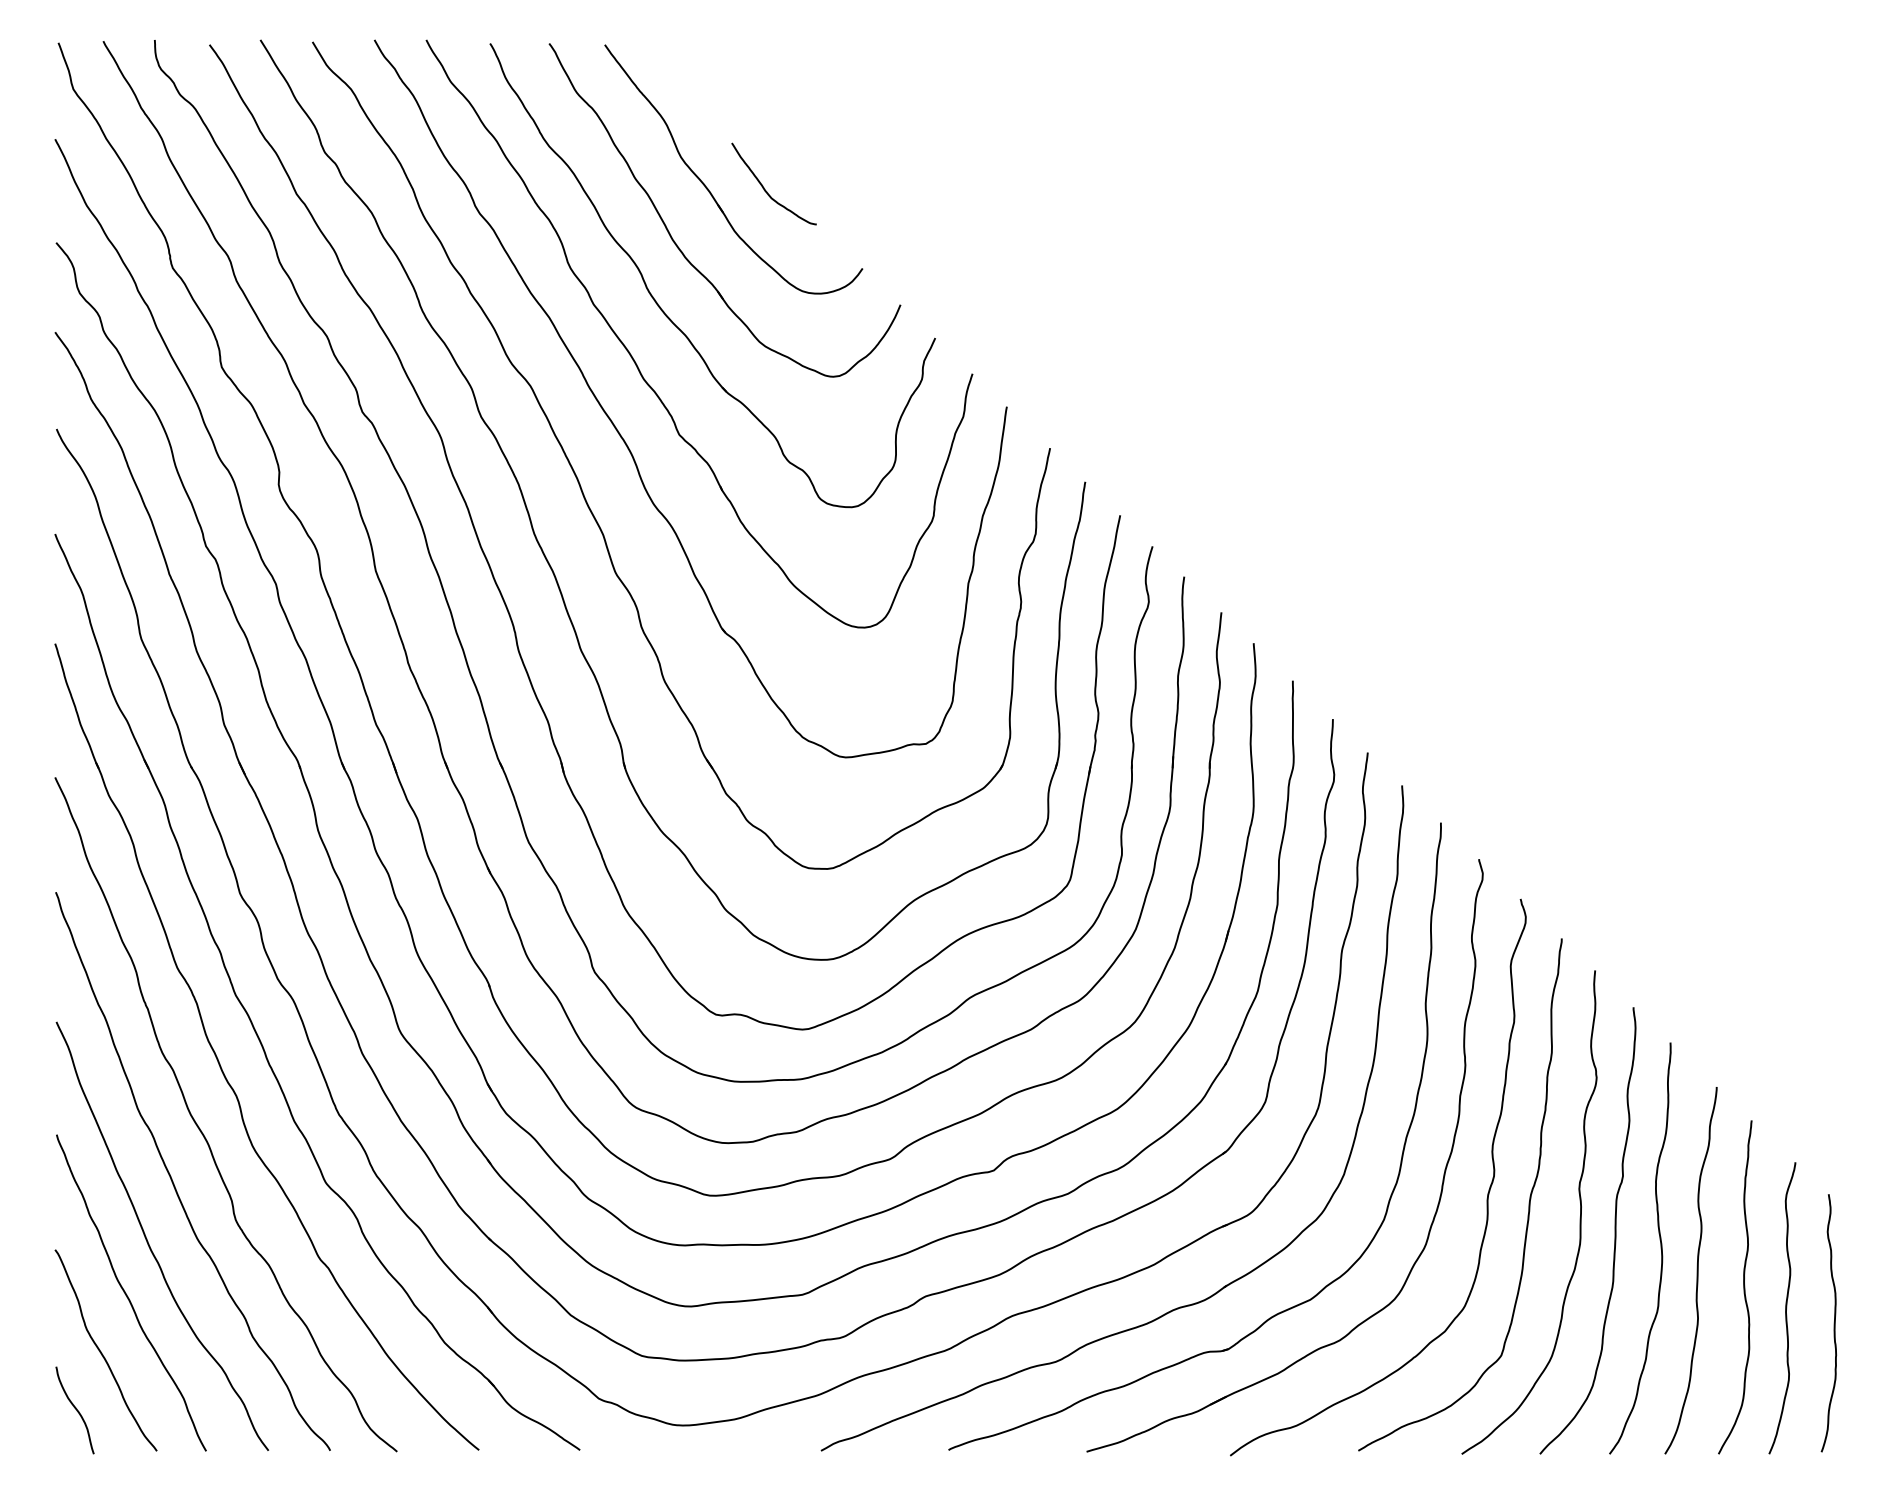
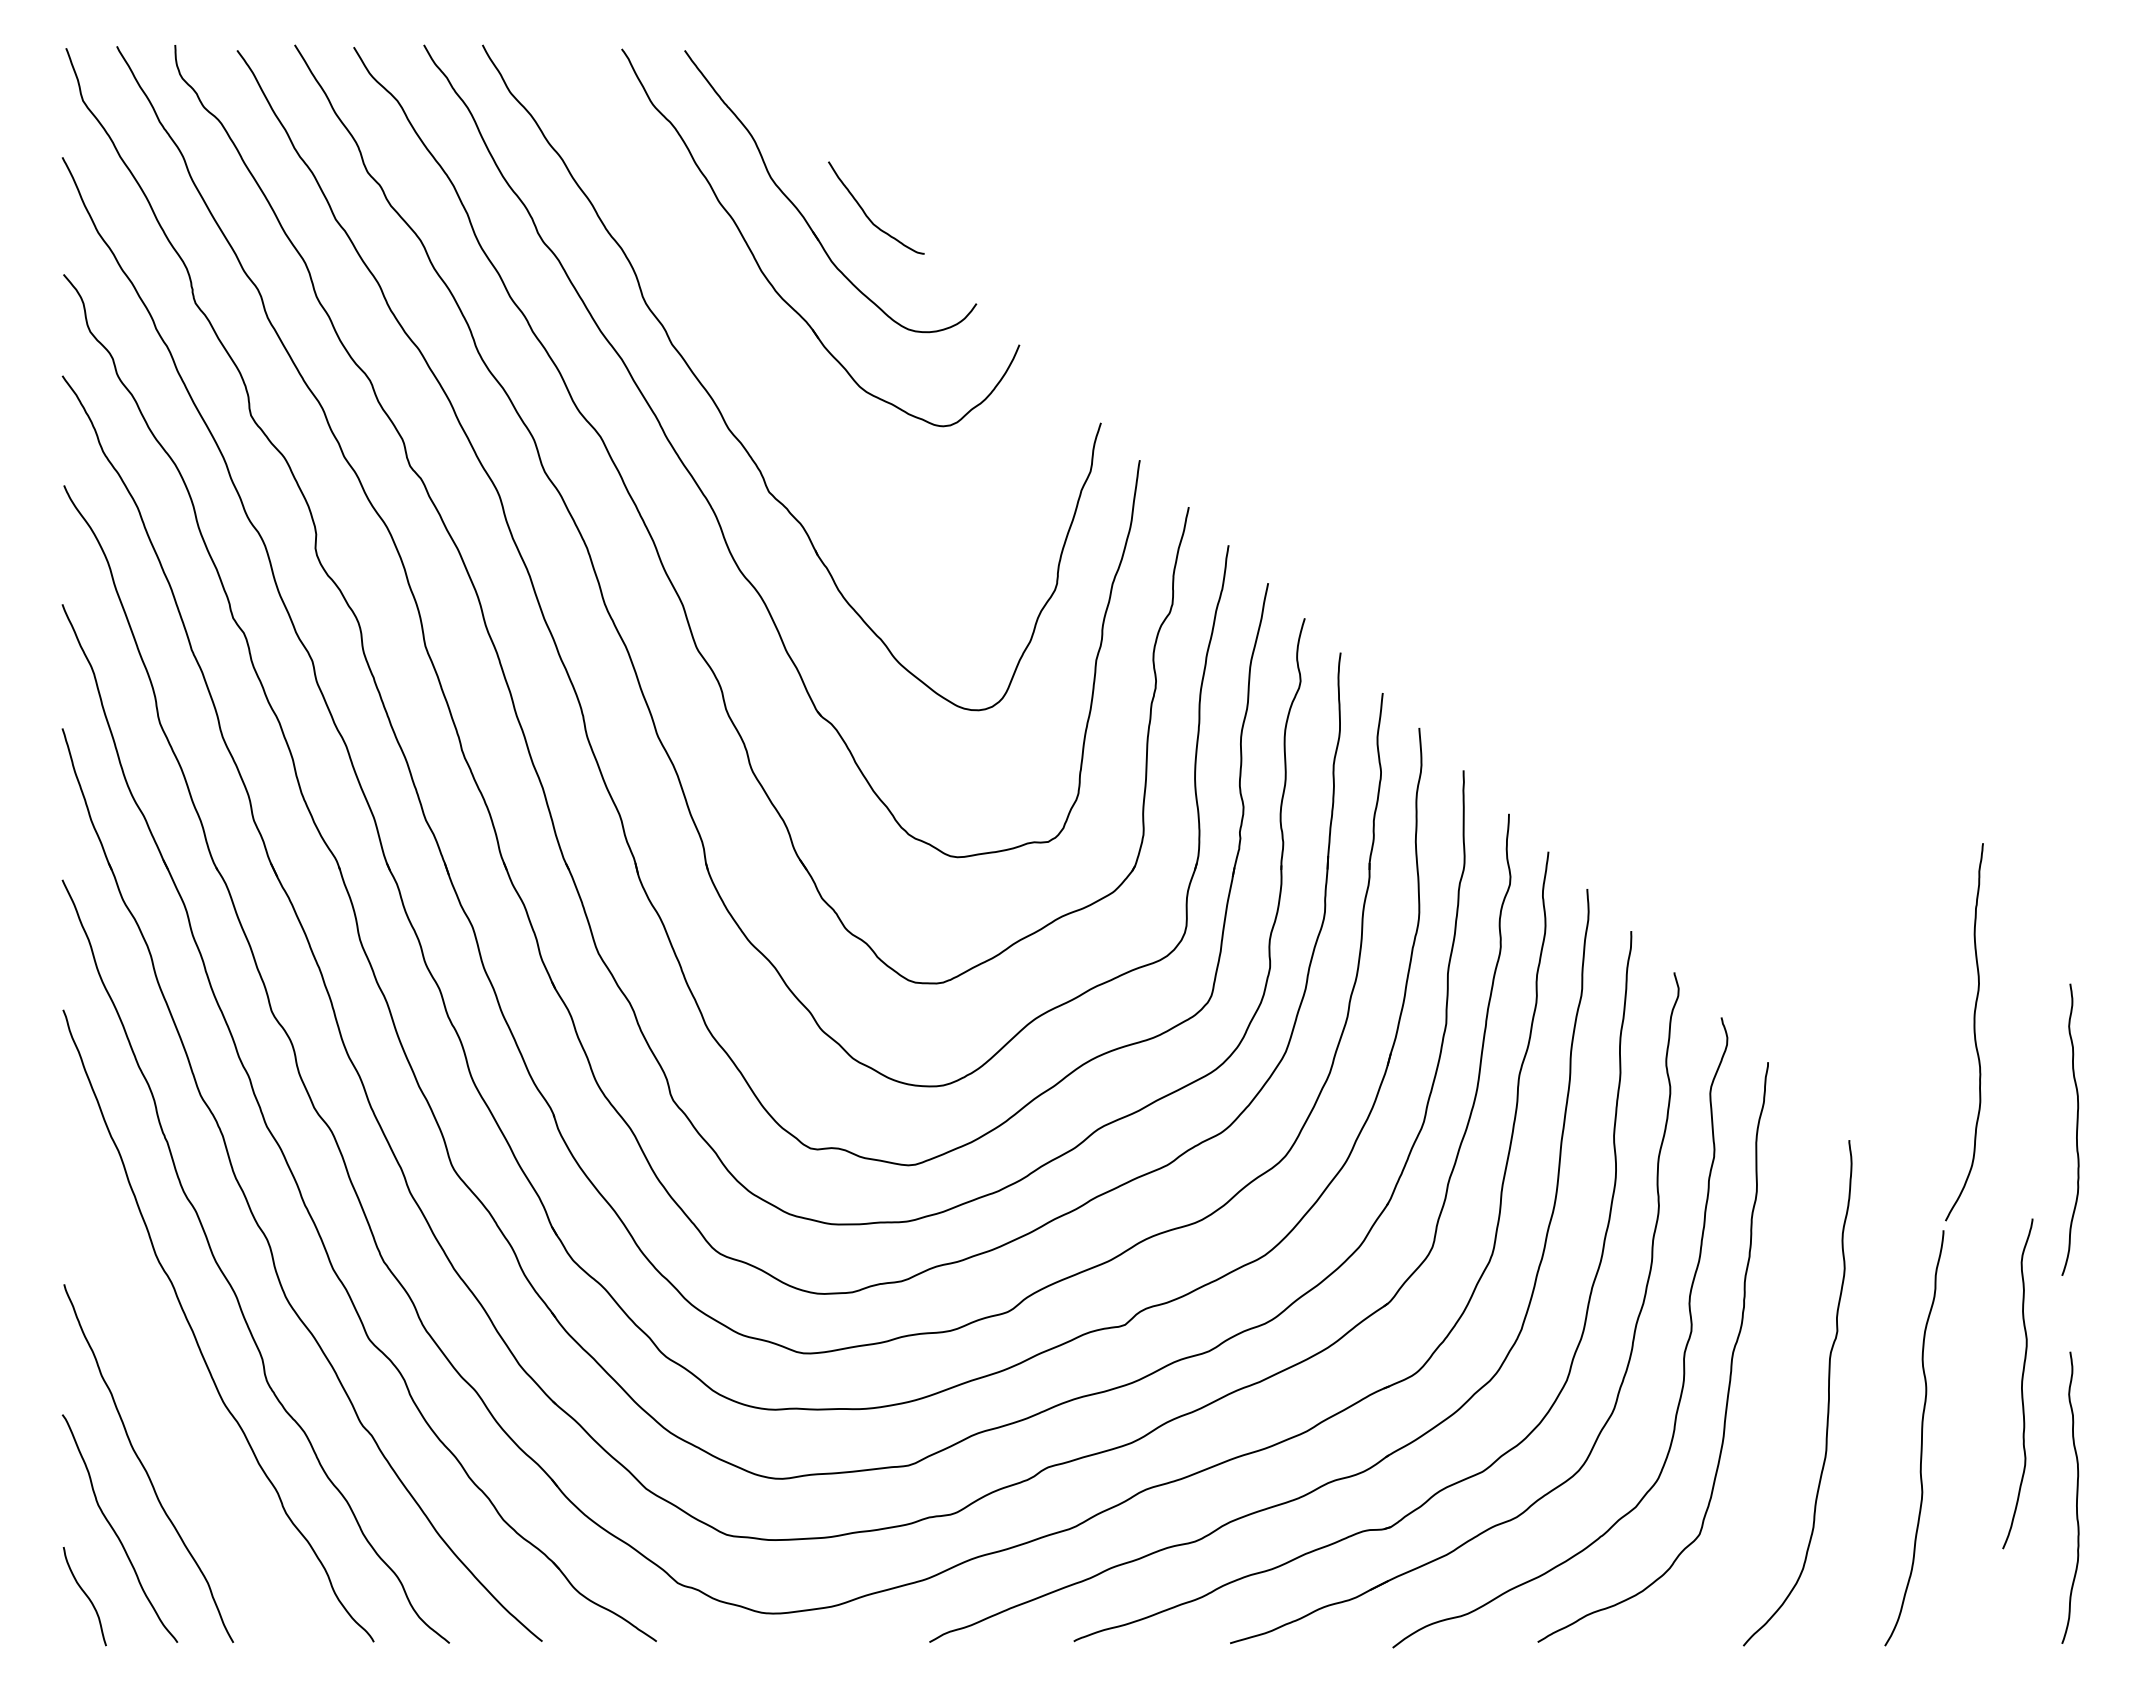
part: (663, 310) -> (751, 351), removed
curve: (1834, 997) -> (2076, 1129), added
curve: (1579, 1214) -> (1788, 1374), removed
curve: (148, 1242) -> (168, 1406), removed
curve: (1660, 1244) -> (1879, 1408), removed
curve: (1743, 1287) -> (1973, 1032), moved
curve: (1785, 1307) -> (2021, 1383), moved

